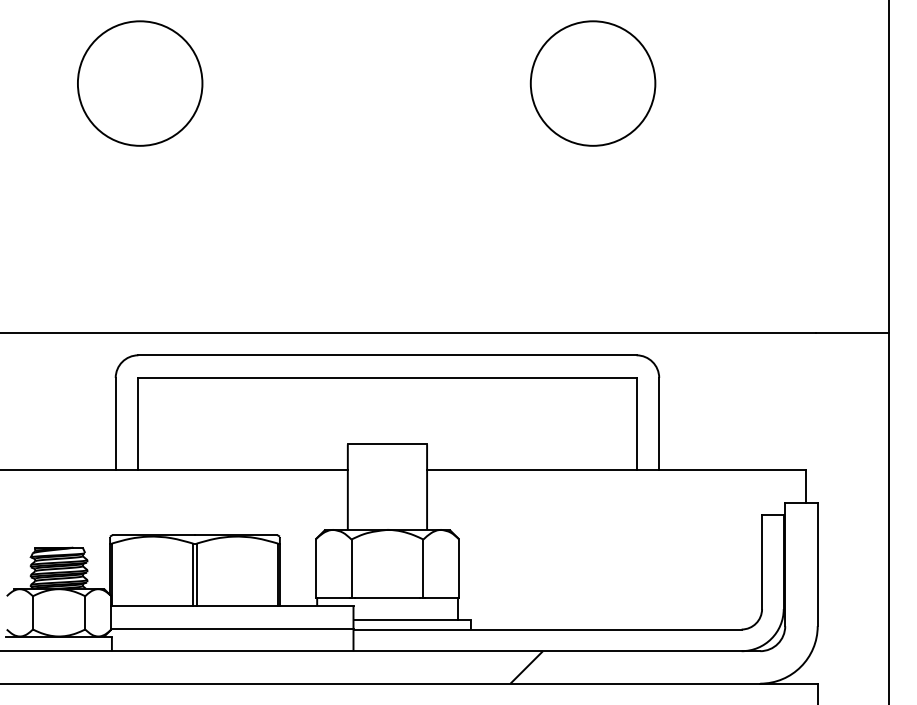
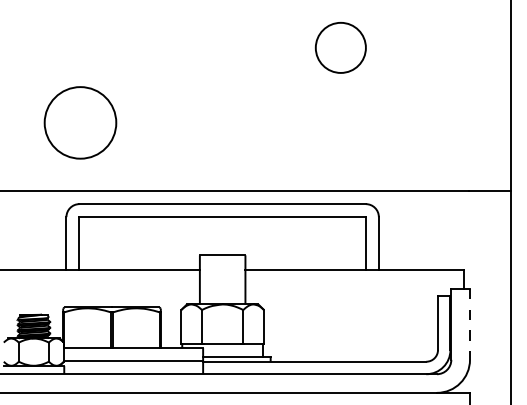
circle: (140, 82) -> (80, 122), moved
circle: (592, 82) -> (340, 47), size x0.7
line: (818, 564) -> (470, 324), solid -> dashed
hatch: (526, 667) -> (302, 383), removed

